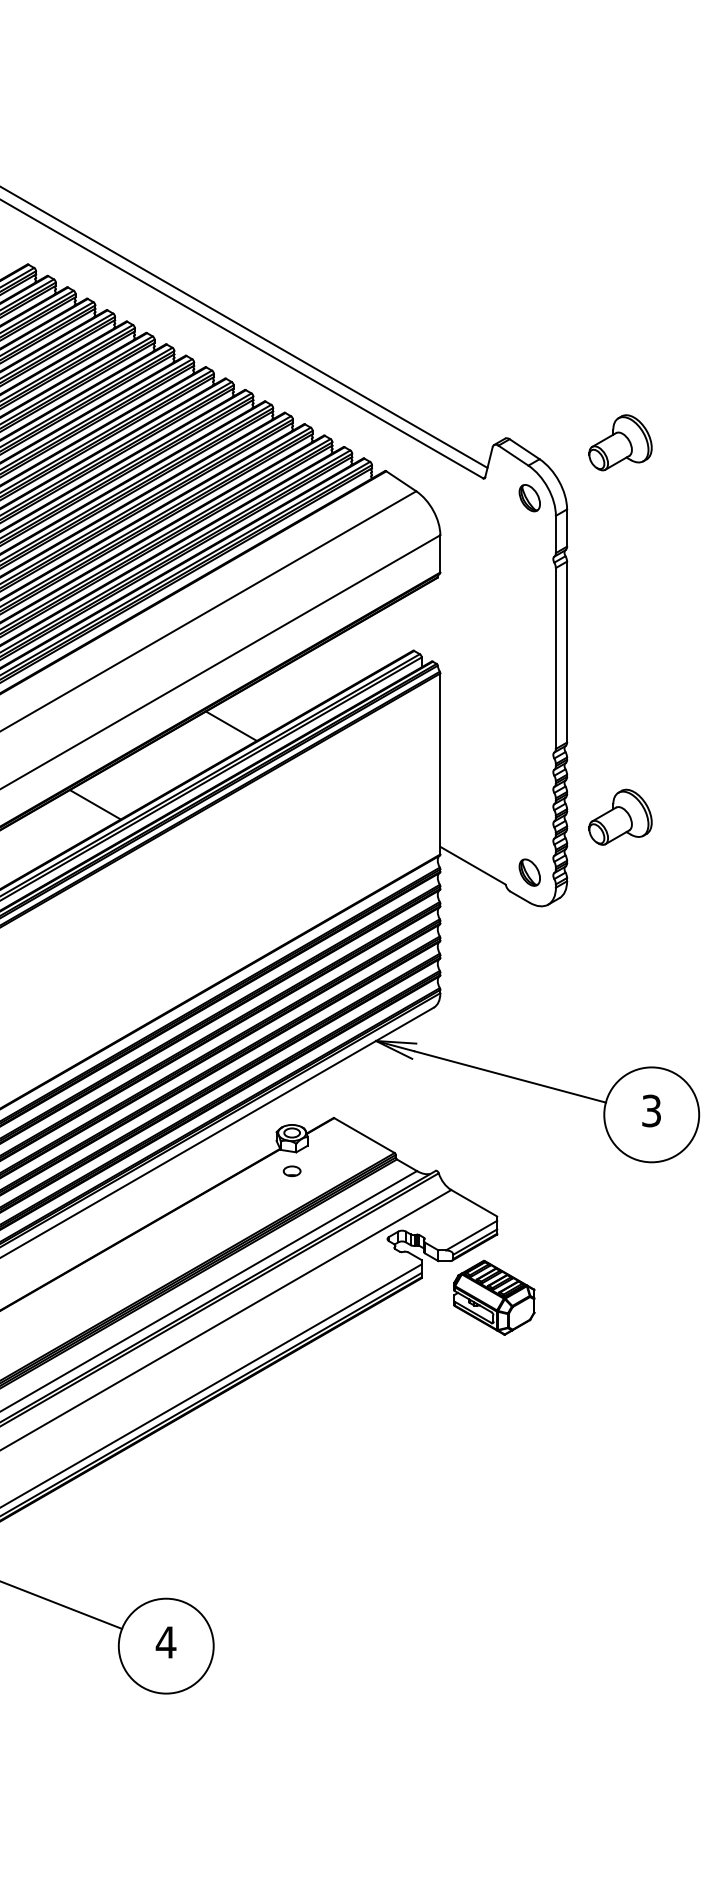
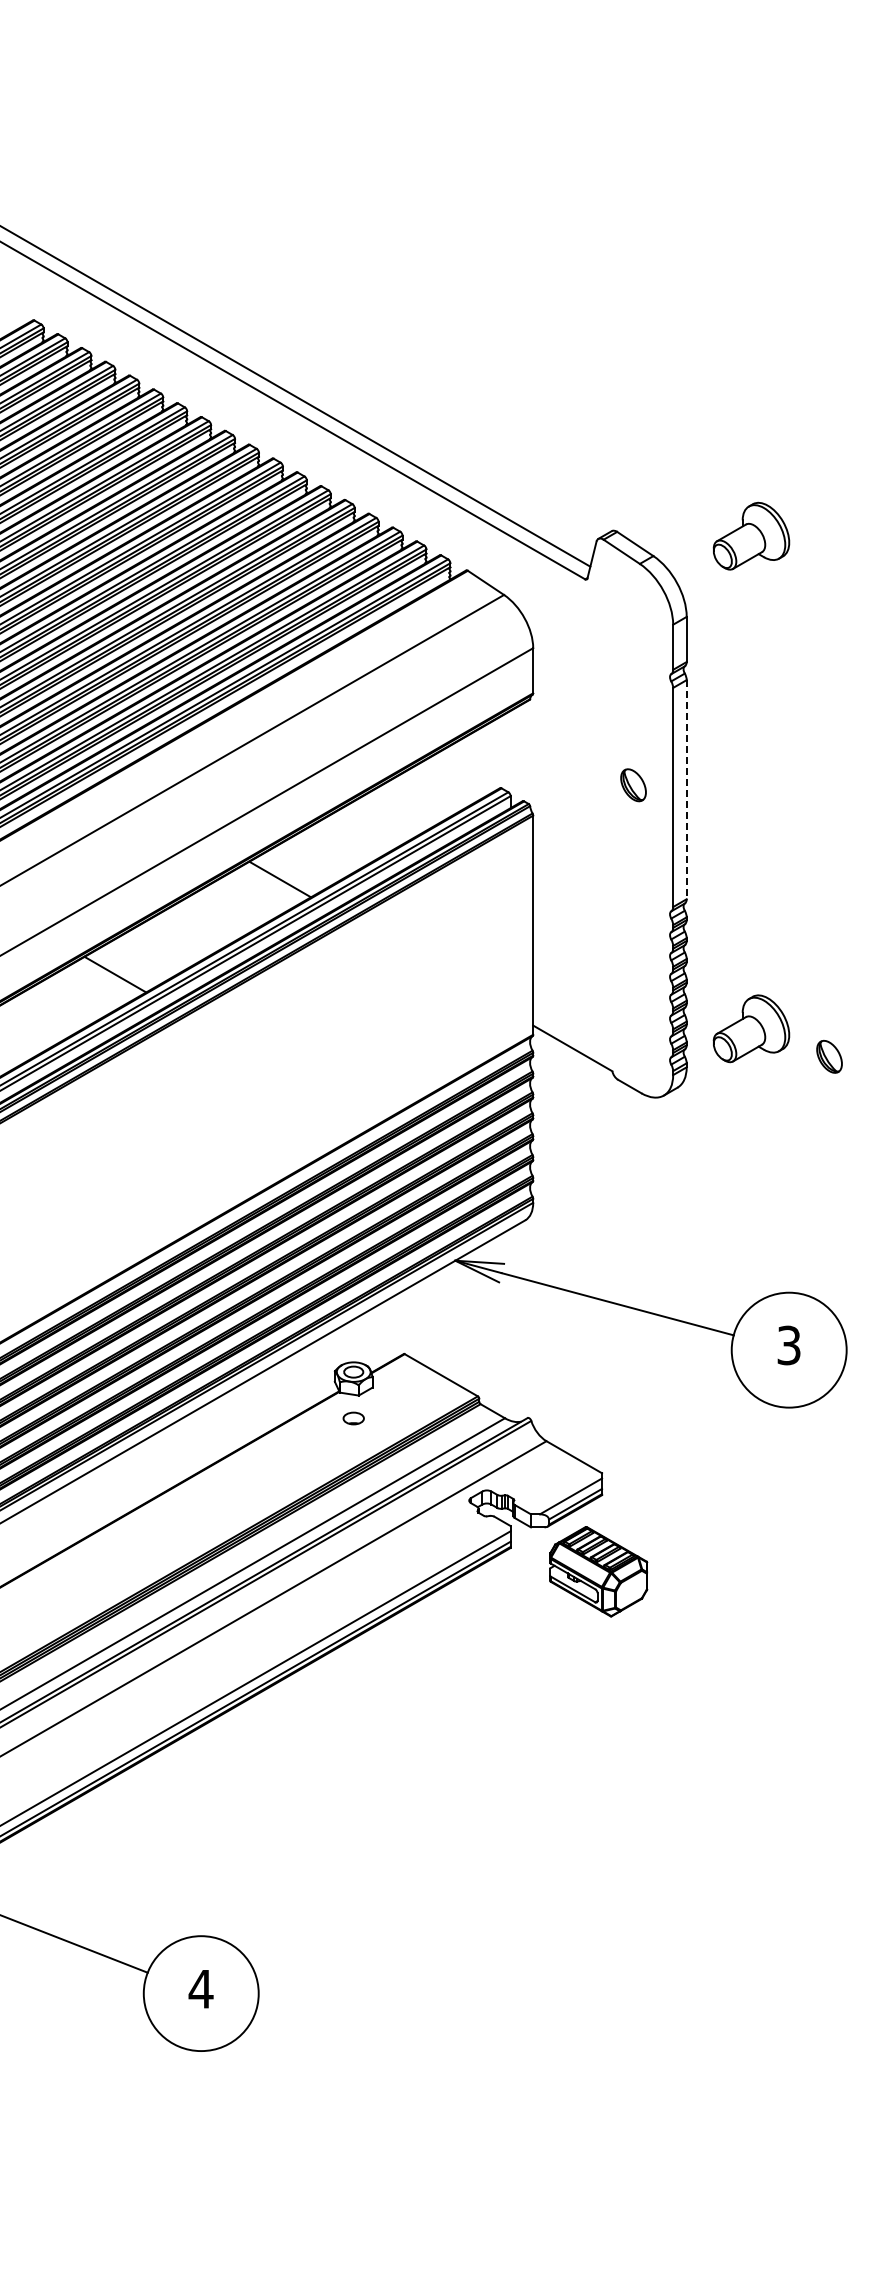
part: (529, 498) -> (633, 785), moved
line: (566, 651) -> (686, 789), solid -> dashed
part: (620, 817) -> (751, 1028), moved
part: (529, 872) -> (829, 1056), moved

